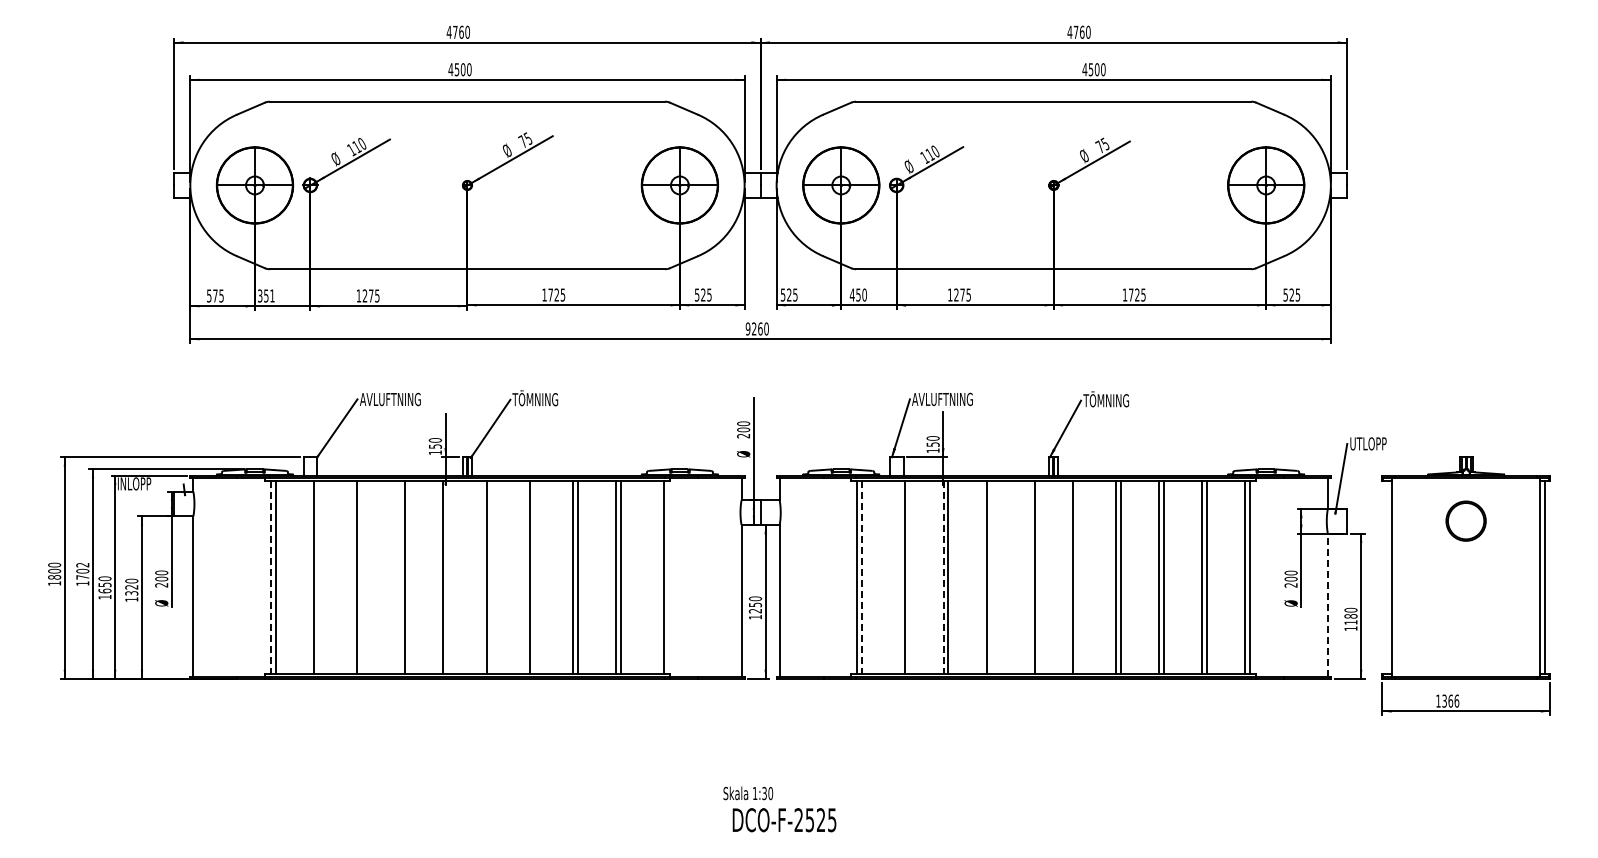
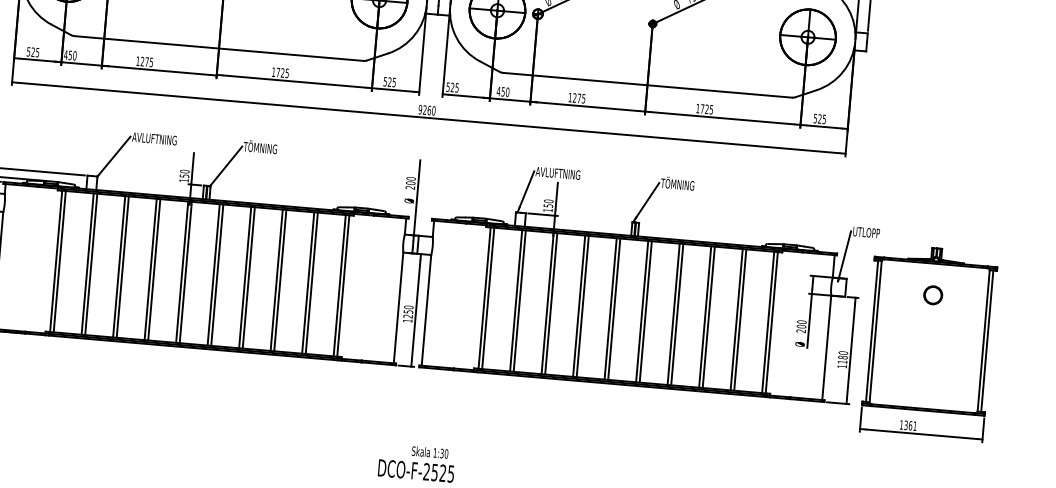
text: (215, 295) -> (33, 51), 575 -> 525
text: (265, 295) -> (69, 55), 351 -> 450
circle: (1466, 521) -> (933, 295), size x0.62
line: (271, 577) -> (56, 261), dashed -> solid
line: (319, 577) -> (91, 264), added
line: (362, 577) -> (123, 267), added
line: (400, 577) -> (150, 269), added
line: (448, 577) -> (185, 272), added
line: (491, 577) -> (217, 275), added
line: (534, 577) -> (248, 278), added
line: (659, 577) -> (340, 285), added
line: (862, 577) -> (488, 298), dashed -> solid
line: (900, 577) -> (516, 300), added
line: (943, 577) -> (547, 303), dashed -> solid
line: (991, 577) -> (582, 306), added
line: (1029, 577) -> (610, 309), added
line: (1077, 577) -> (645, 312), added
line: (1387, 577) -> (872, 331), added
line: (1327, 604) -> (826, 347), dashed -> solid
text: (1456, 700) -> (914, 425), 1366 -> 1361
text: (748, 793) -> (430, 452), moved

